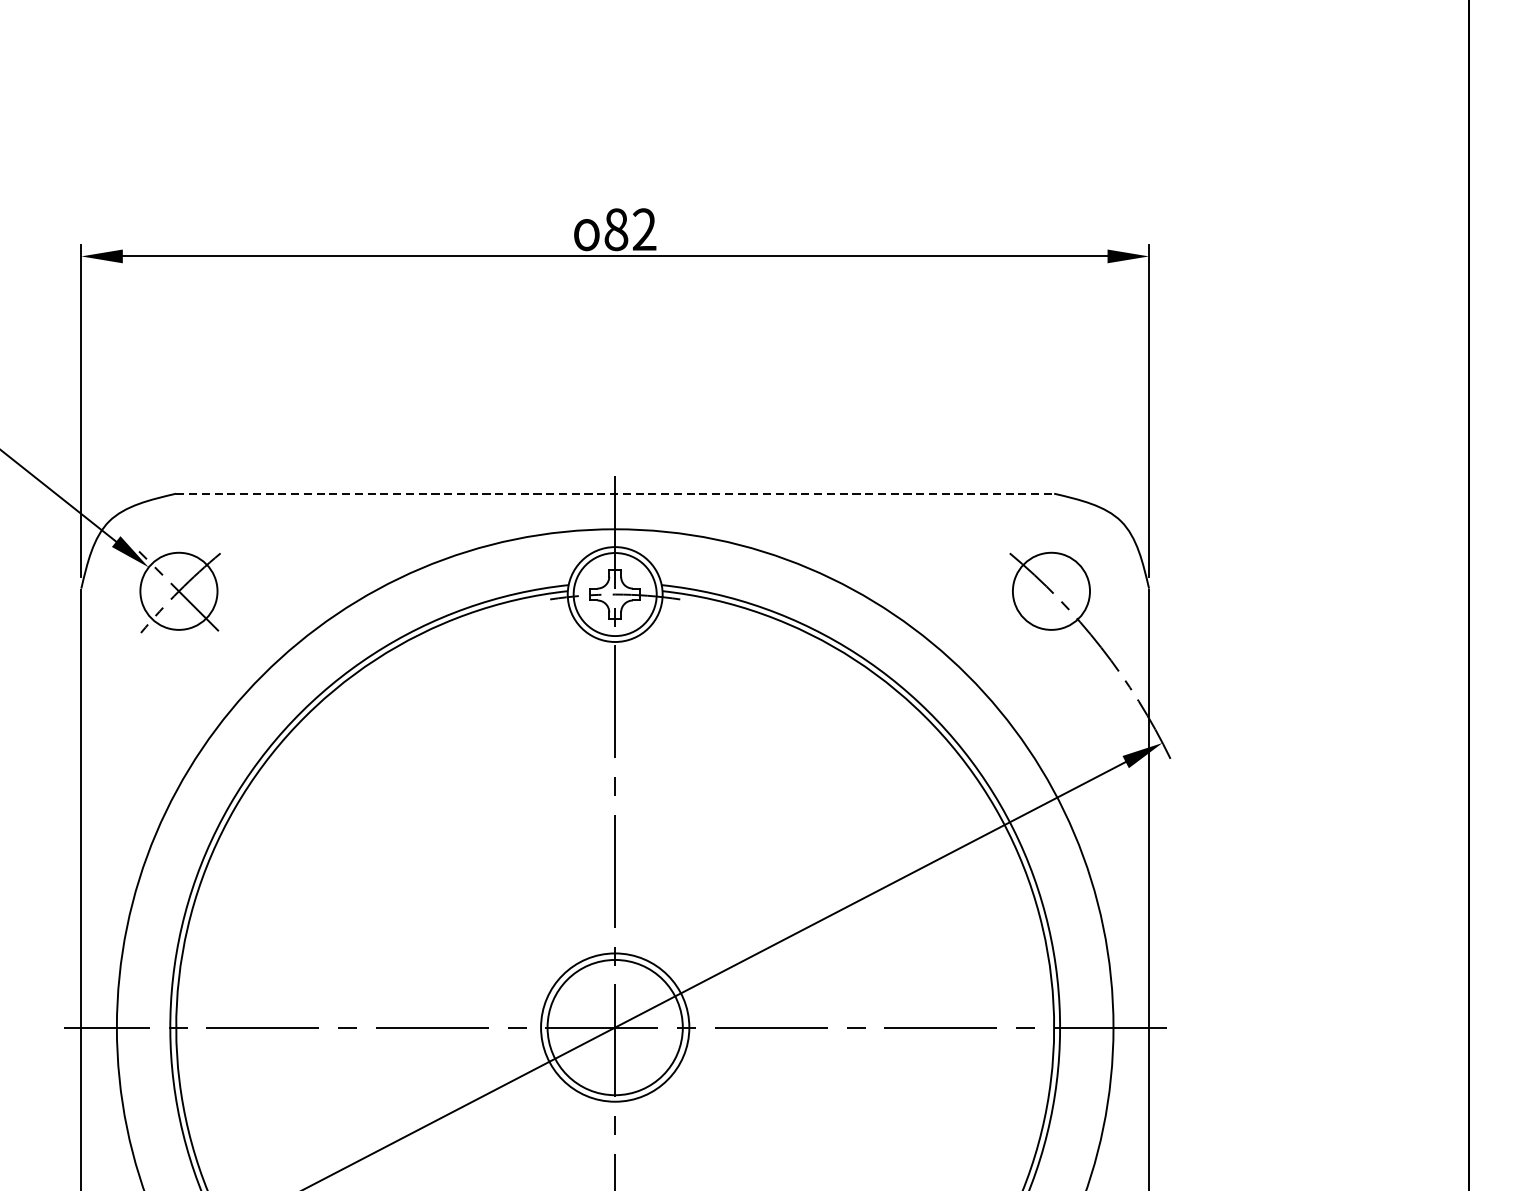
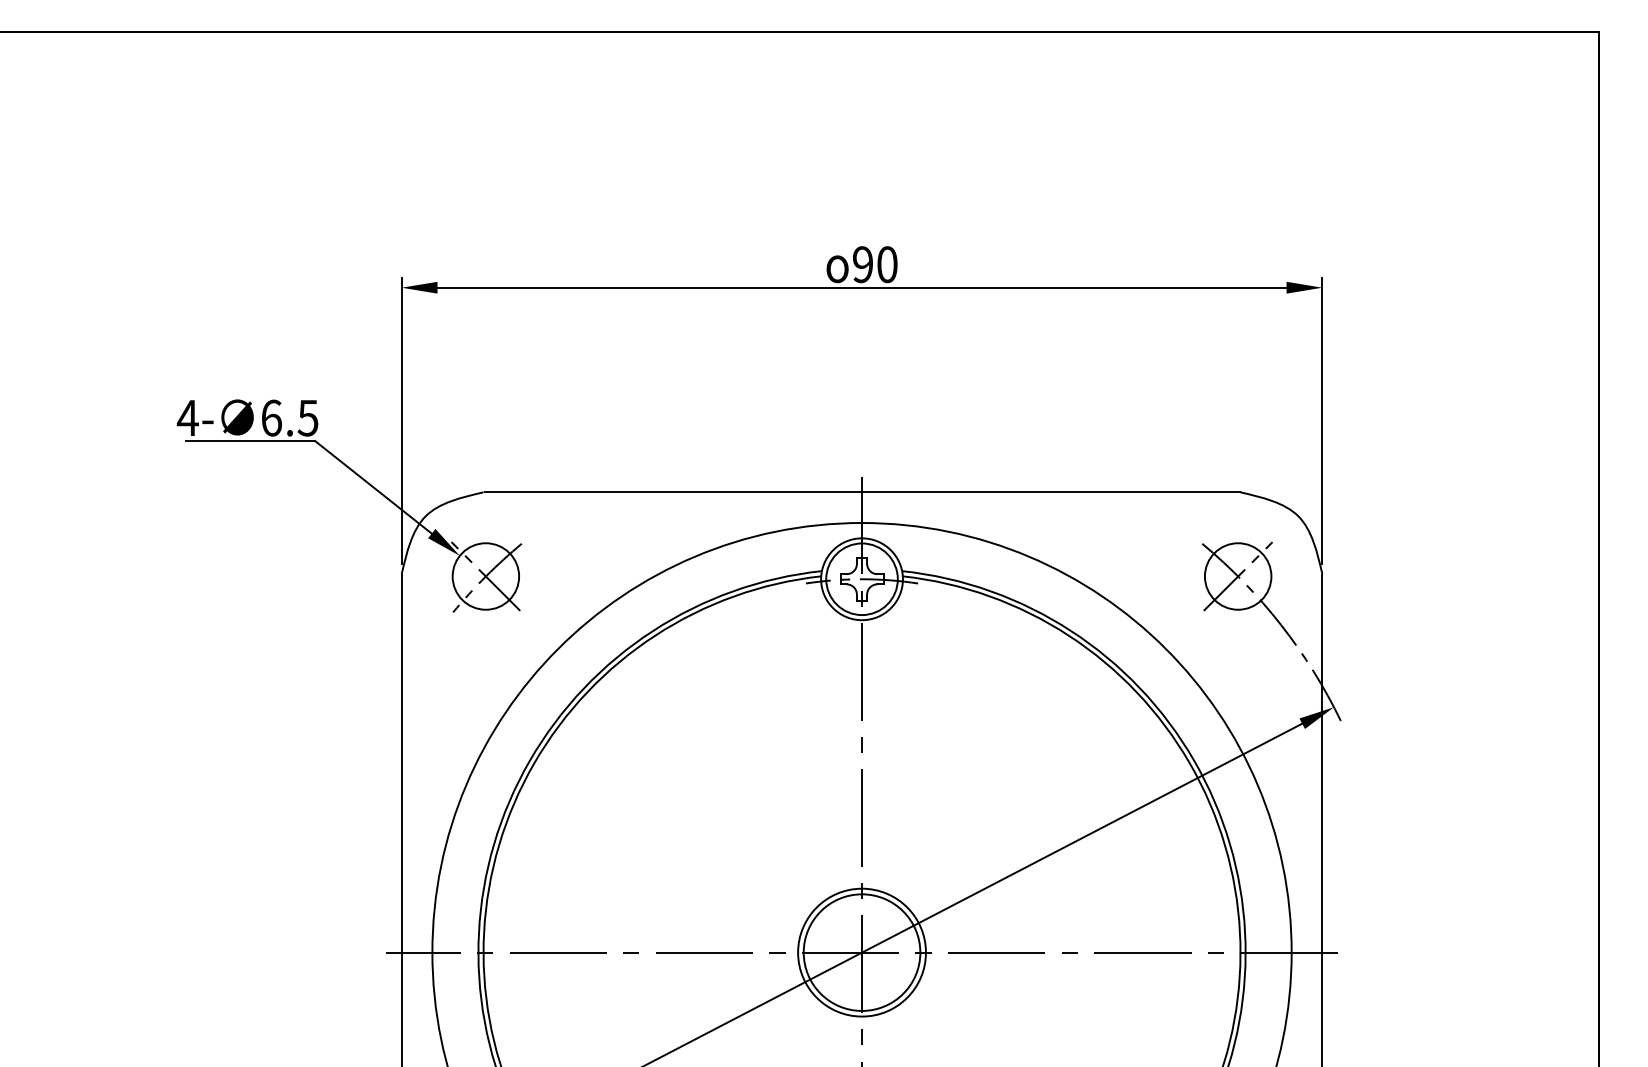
text: (630, 229) -> (875, 264), 82 -> 90
line: (615, 493) -> (862, 492), dashed -> solid
line: (1050, 591) -> (1237, 576), added

